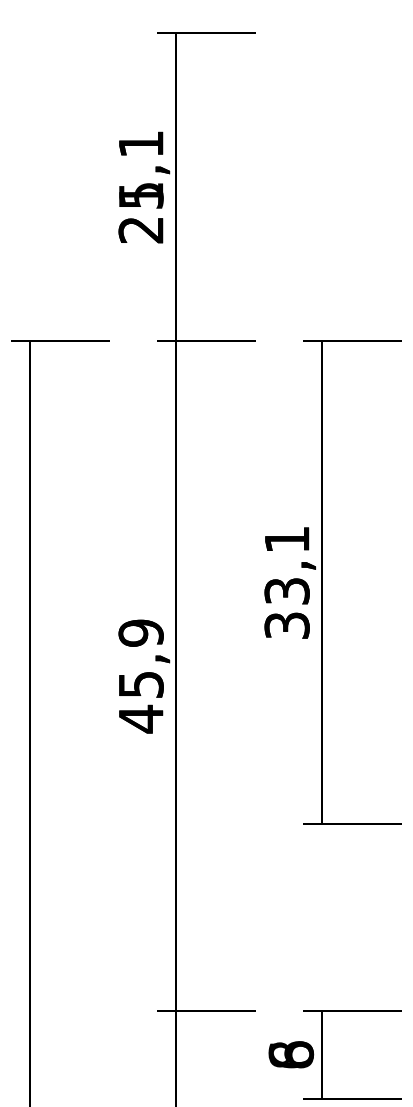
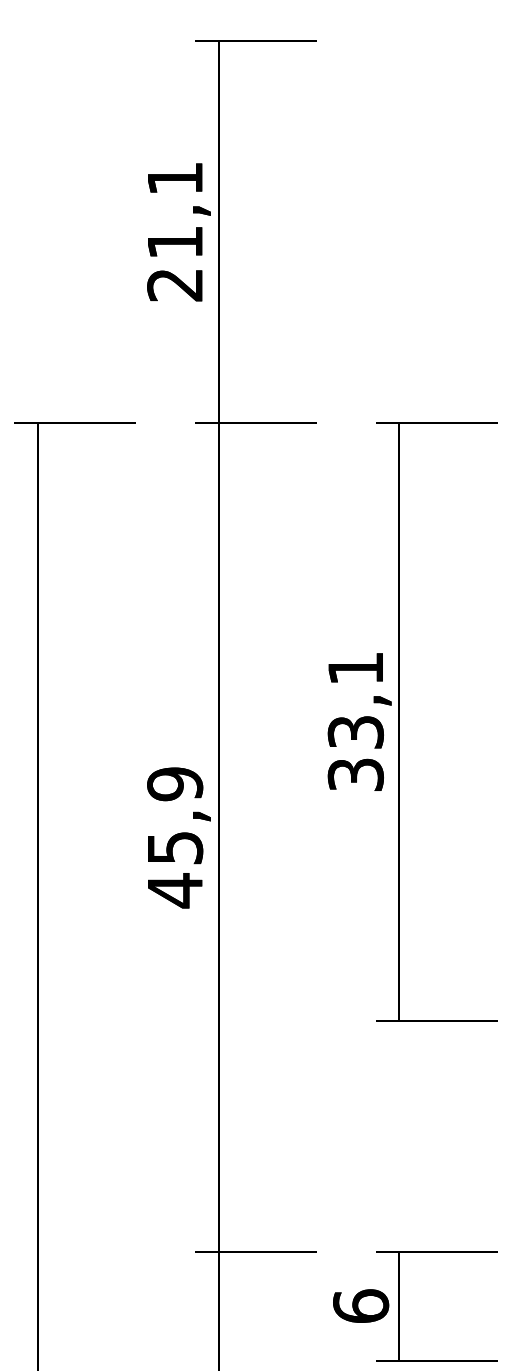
text: (141, 195) -> (175, 242), 25,1 -> 21,1
text: (291, 1054) -> (361, 1305), 8 -> 6

